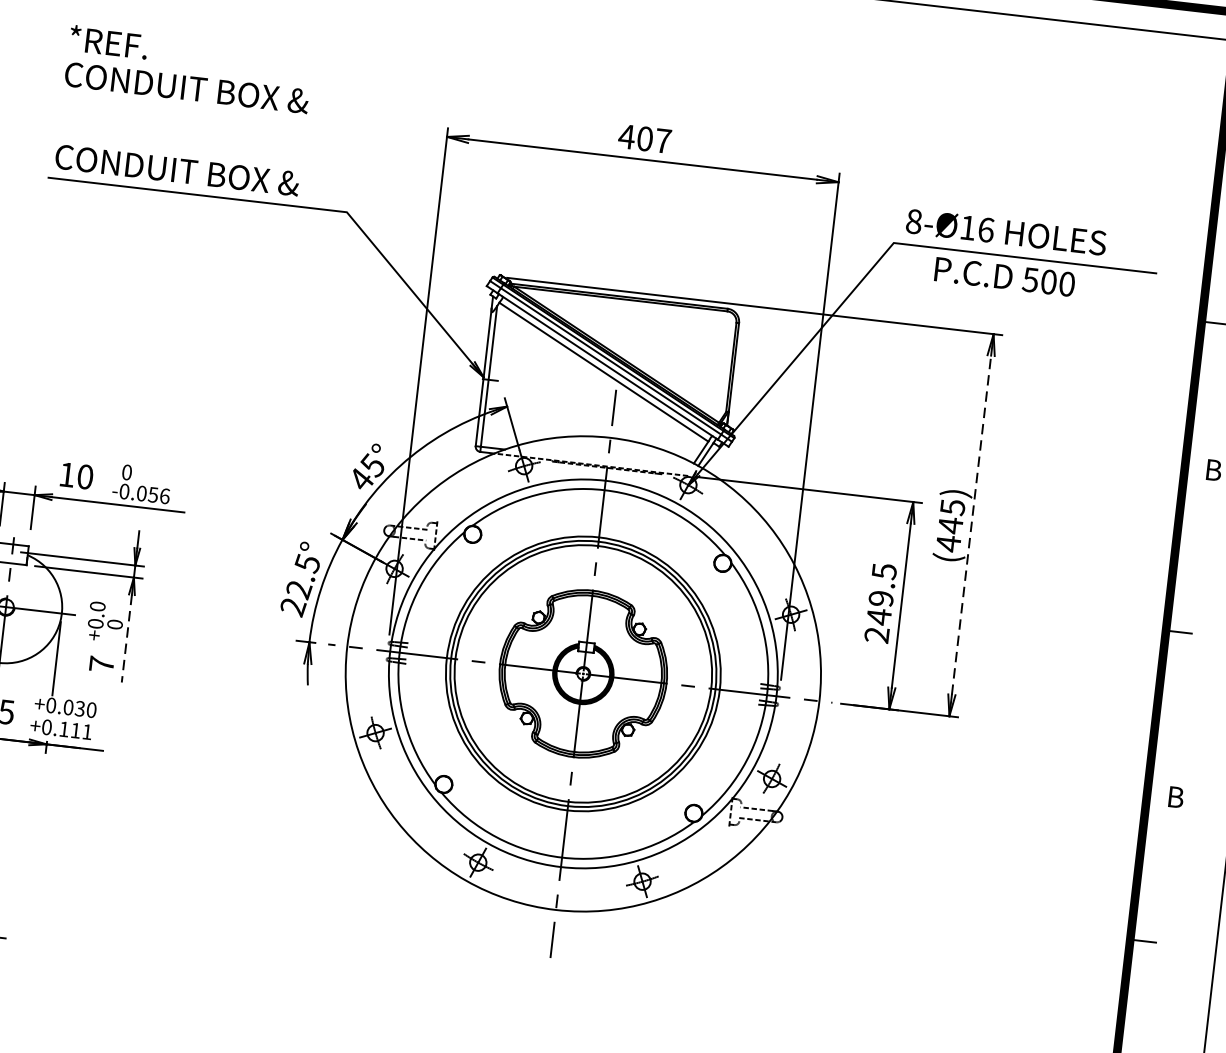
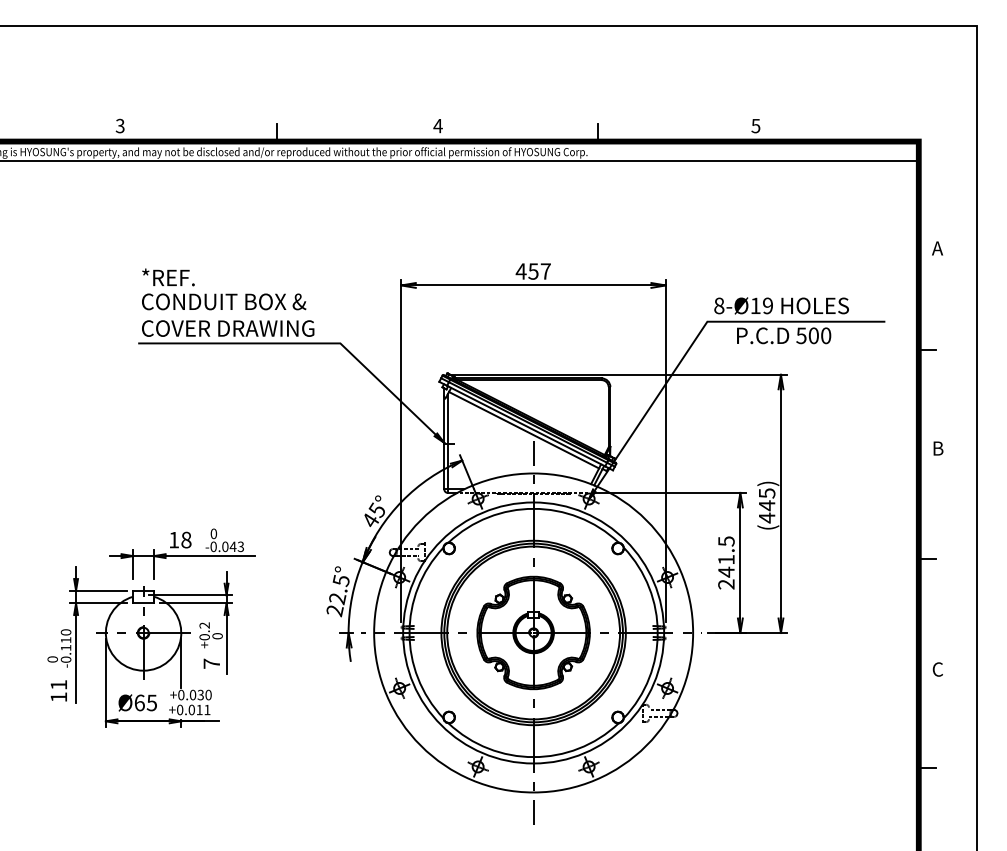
text: (189, 69) -> (224, 289), moved
text: (645, 138) -> (533, 271), 407 -> 457
text: (204, 173) -> (242, 328), CONDUIT BOX & -> COVER DRAWING
text: (987, 229) -> (768, 305), 8-Ø16 -> 8-Ø19
text: (85, 477) -> (186, 540), 10 -> 18
text: (158, 495) -> (236, 546), -0.056 -> -0.043
line: (970, 524) -> (780, 503), dashed -> solid
text: (881, 598) -> (726, 559), 249.5 -> 241.5
text: (97, 606) -> (204, 625), +0.0 -> +0.2
line: (126, 638) -> (226, 644), dashed -> solid
text: (63, 728) -> (191, 709), +0.111 -> +0.011
text: (1174, 797) -> (937, 669), B -> C

